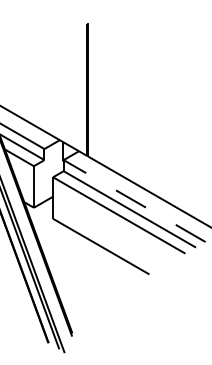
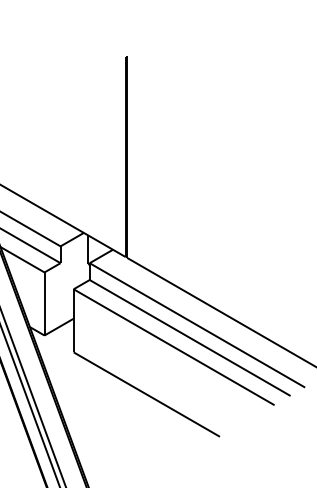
line: (134, 201) -> (197, 326), dashed -> solid

